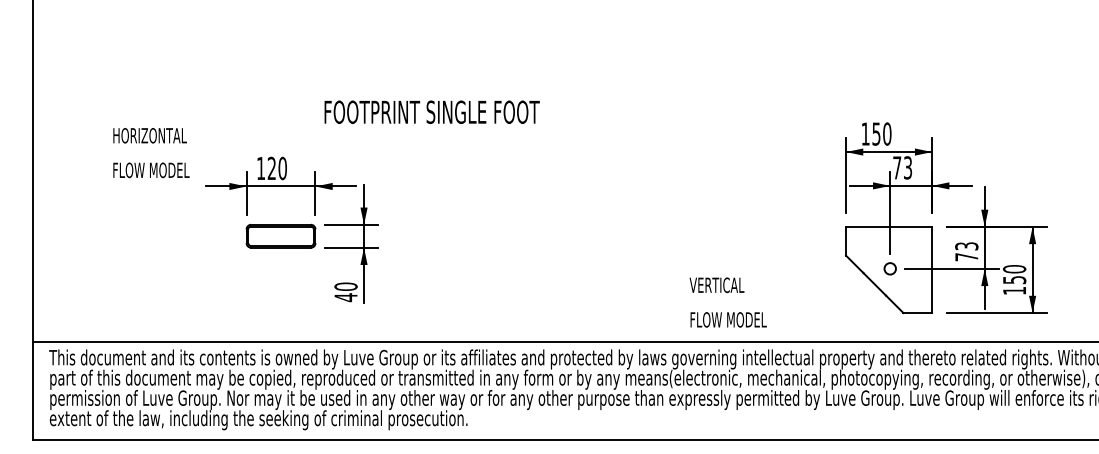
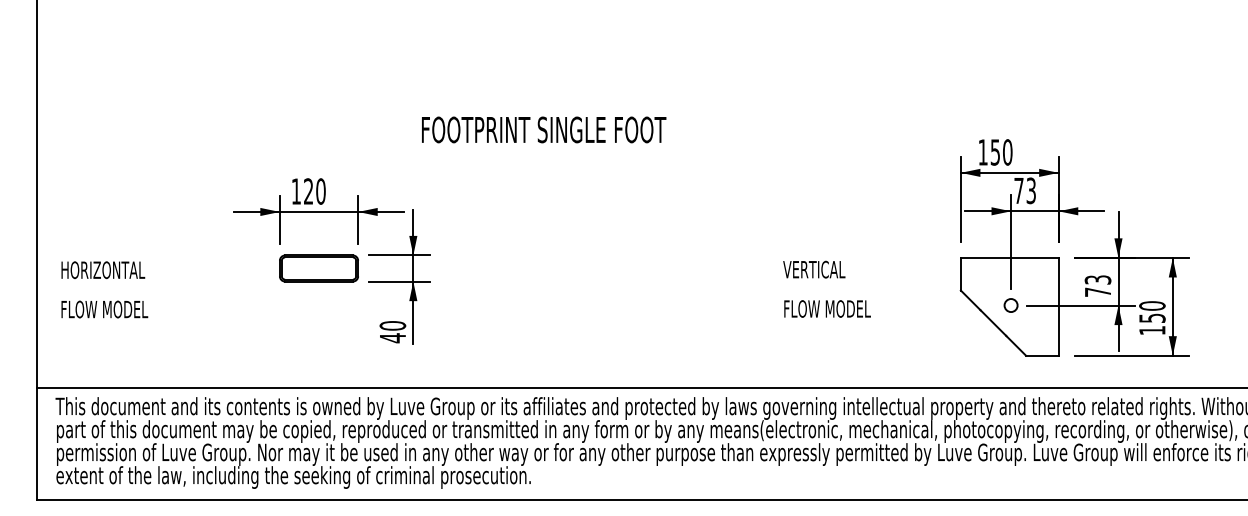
text: (431, 111) -> (543, 129), moved
text: (151, 153) -> (104, 290), moved
text: (727, 302) -> (826, 289), moved

